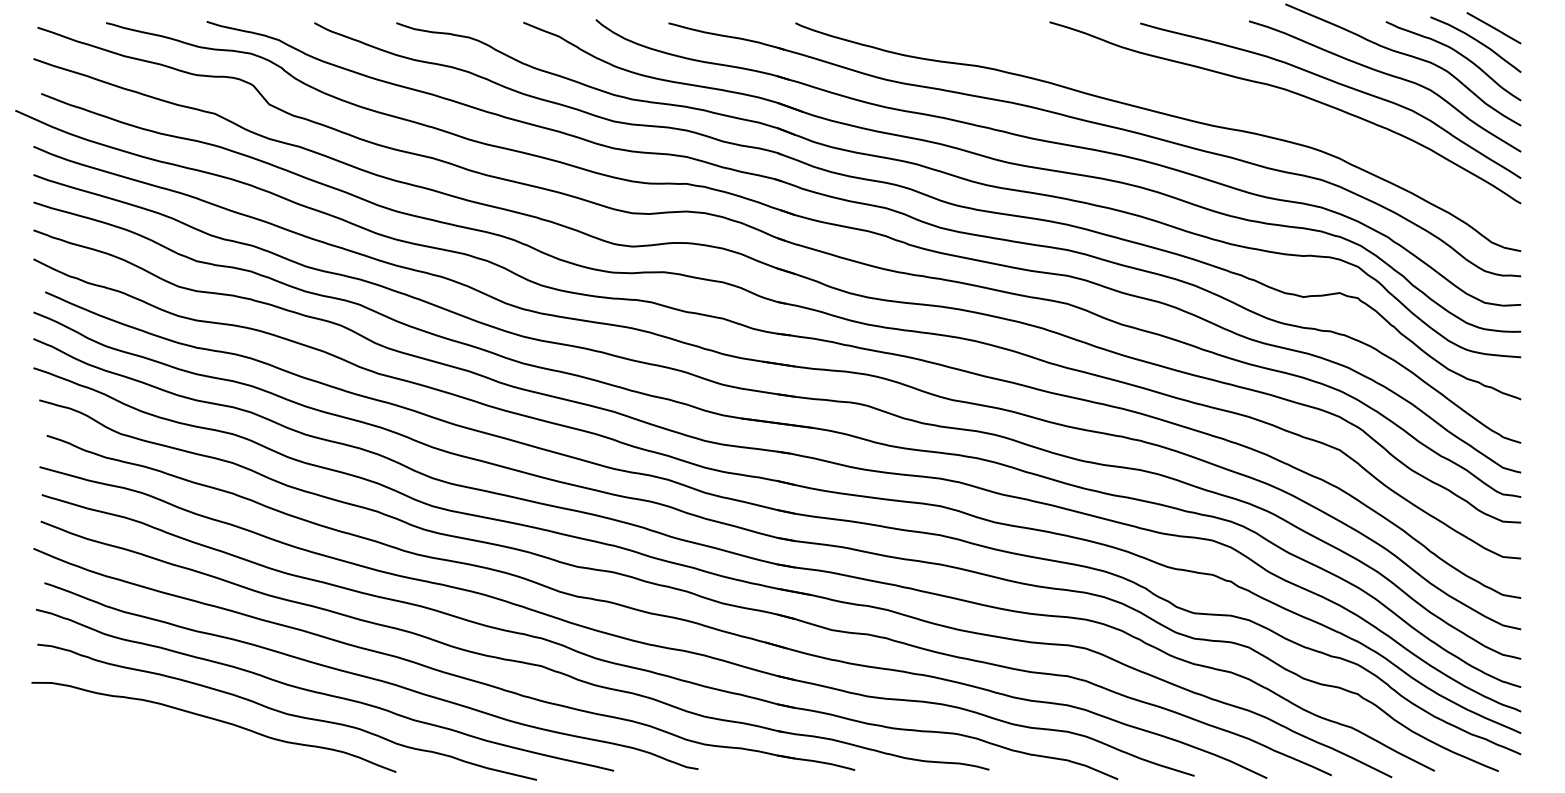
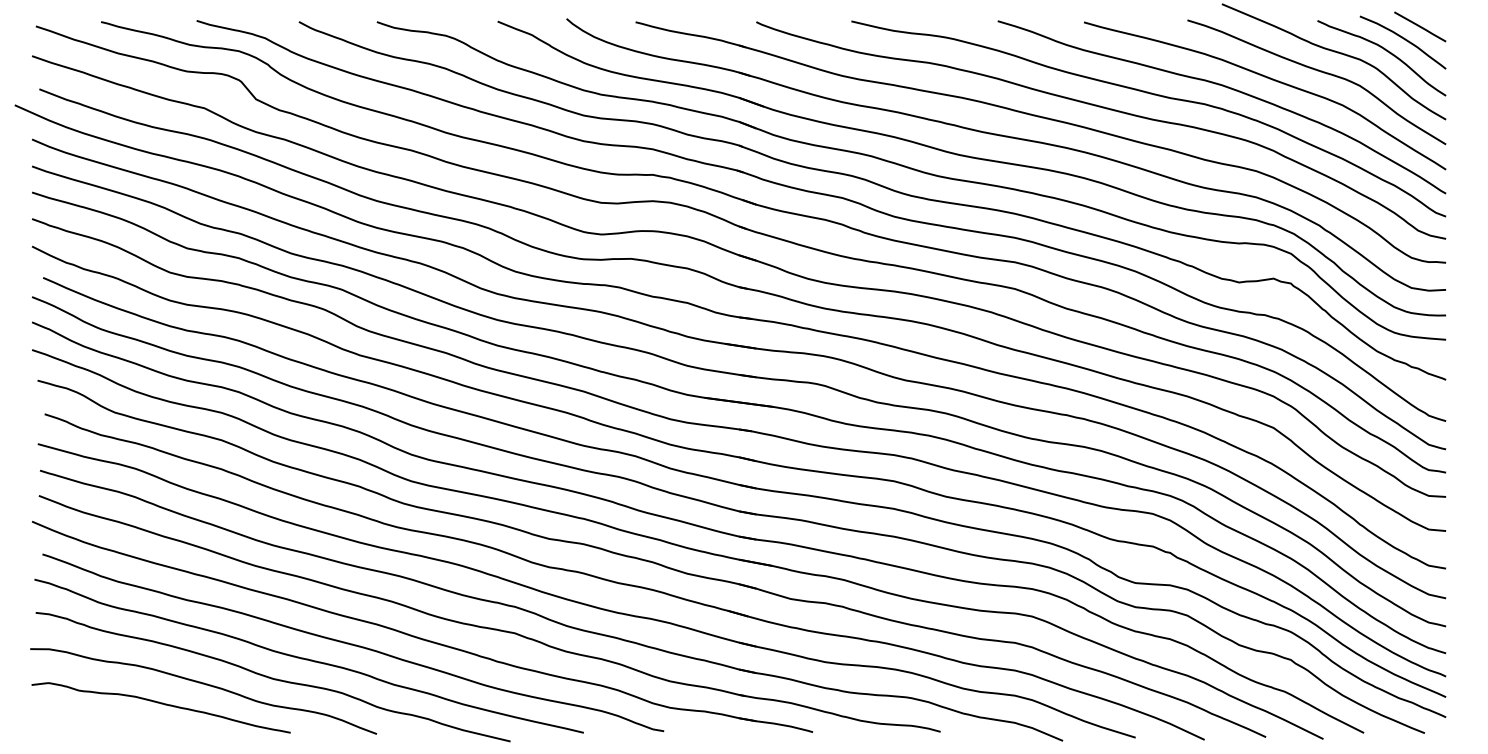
curve: (1214, 100) -> (1154, 95), added
curve: (171, 741) -> (163, 704), added

